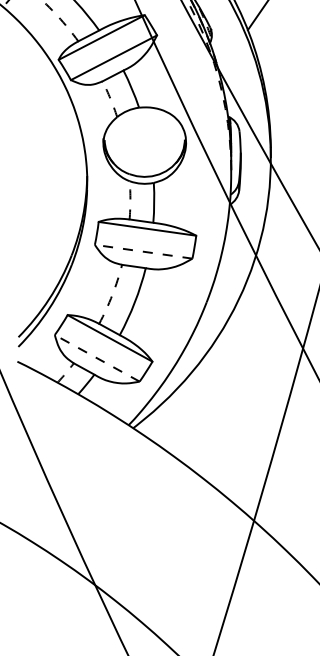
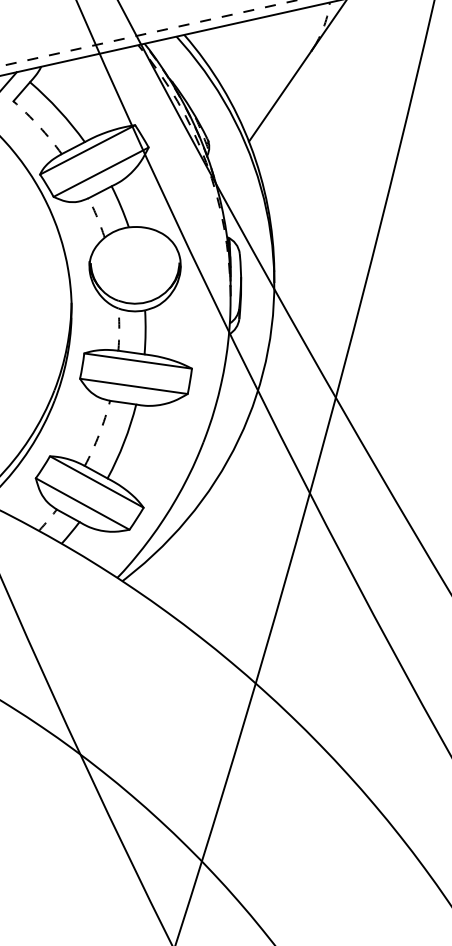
line: (143, 251) -> (133, 386), dashed -> solid
line: (97, 357) -> (82, 503), dashed -> solid

